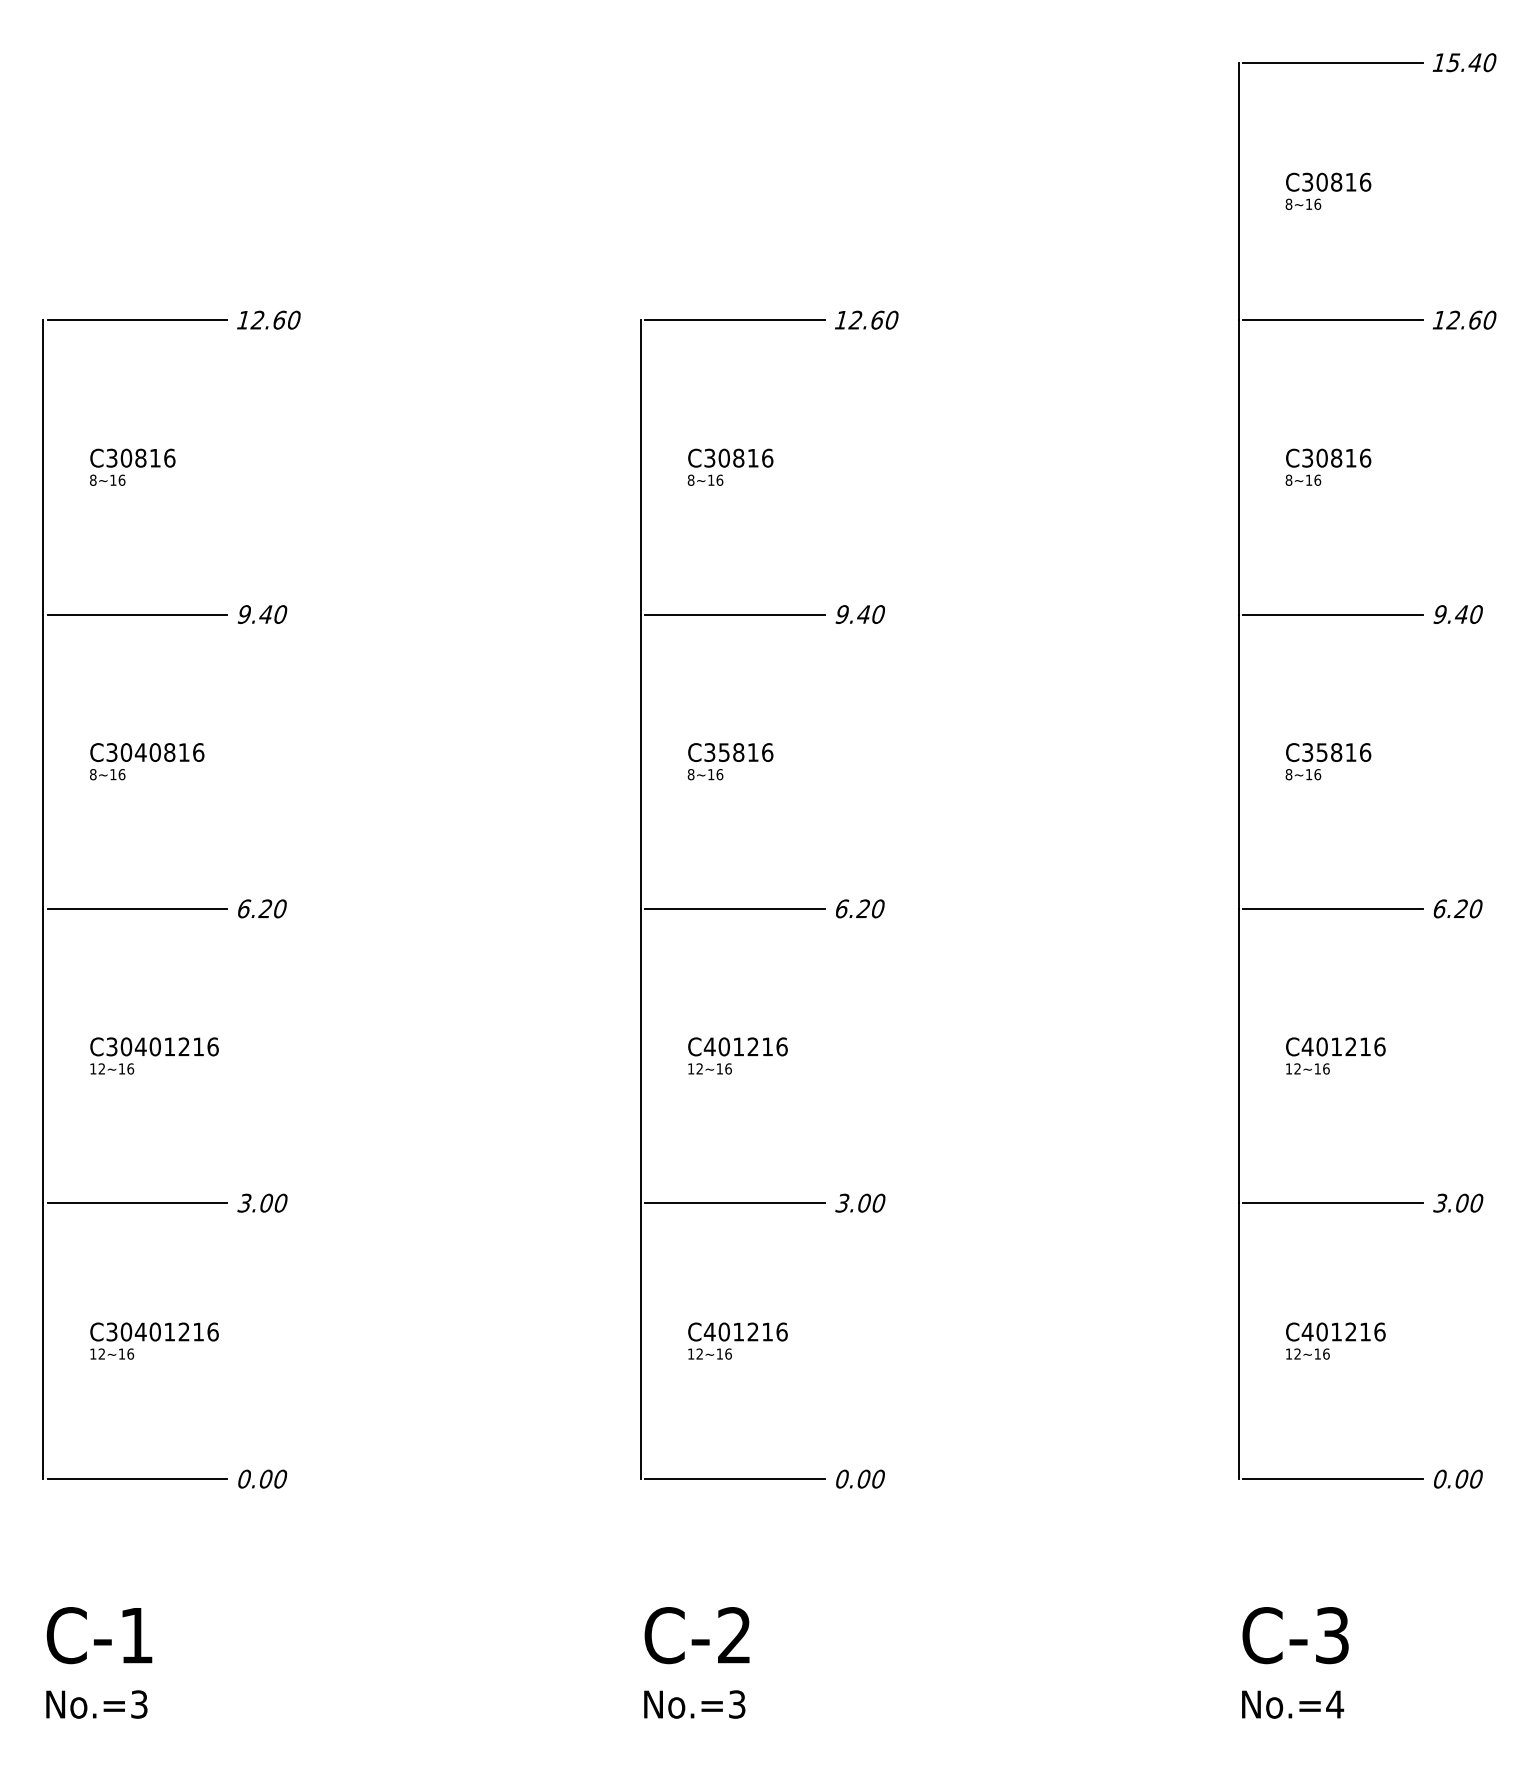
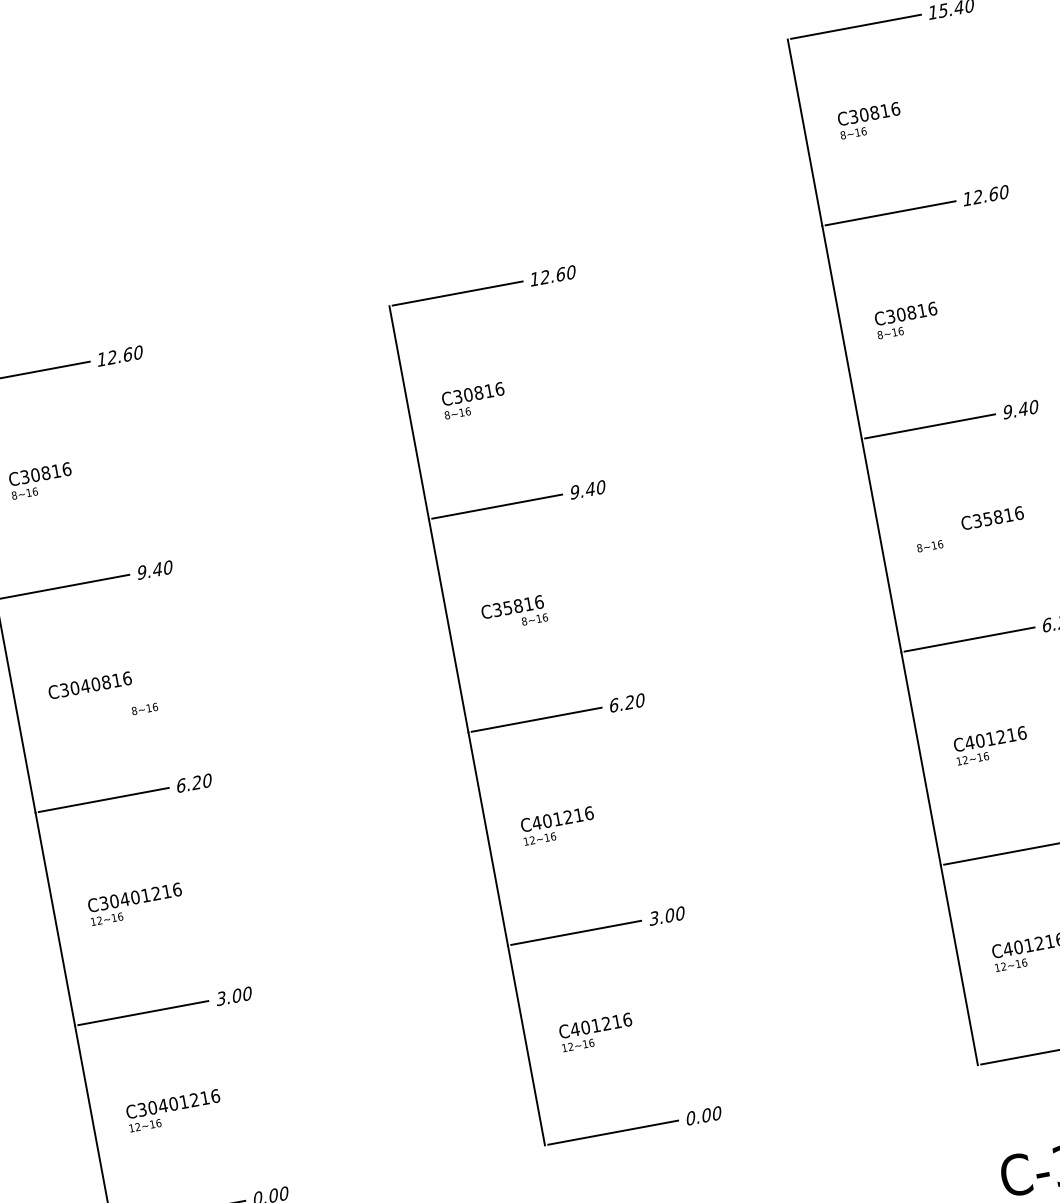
text: (1328, 752) -> (992, 518), moved
text: (107, 774) -> (144, 708), moved
text: (705, 774) -> (534, 619), moved

